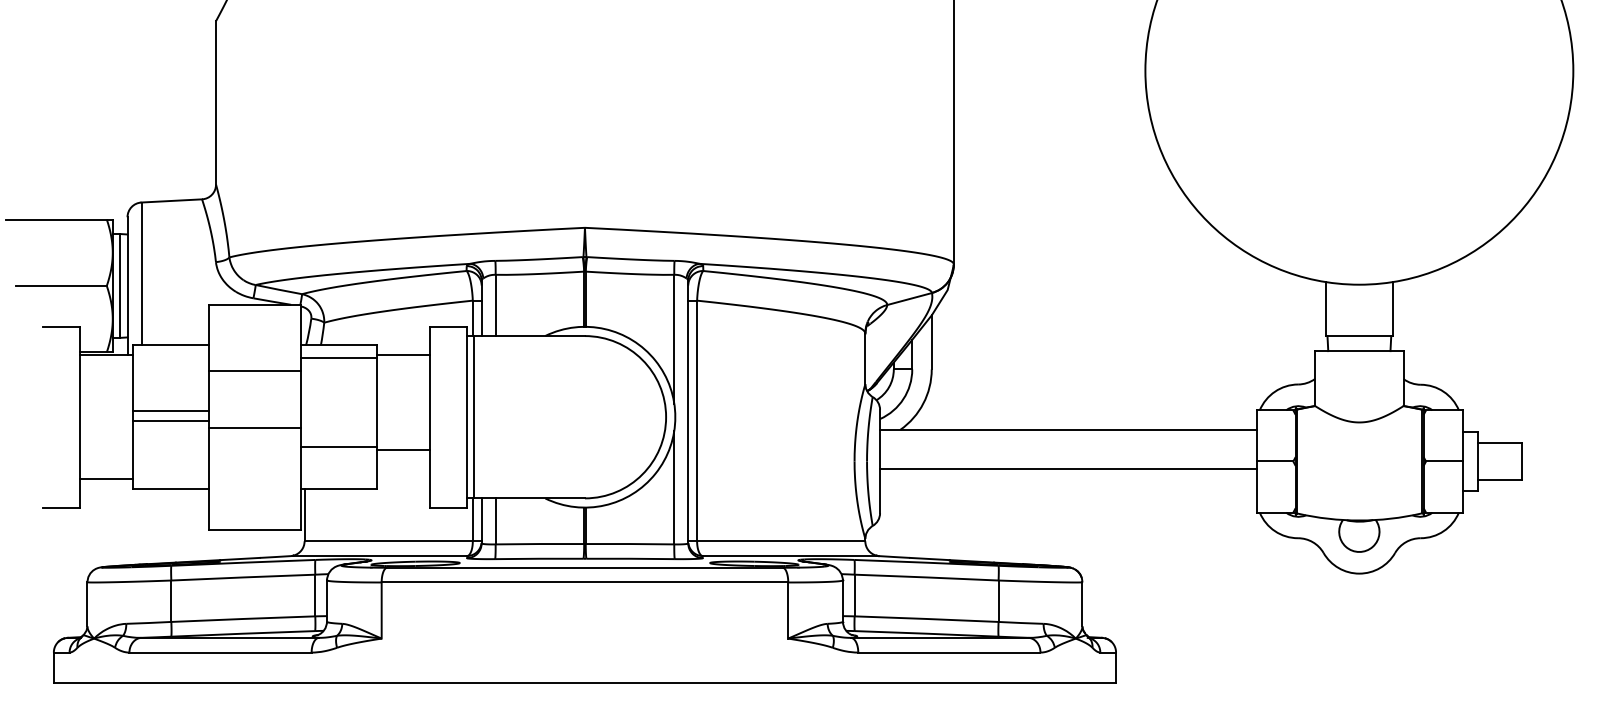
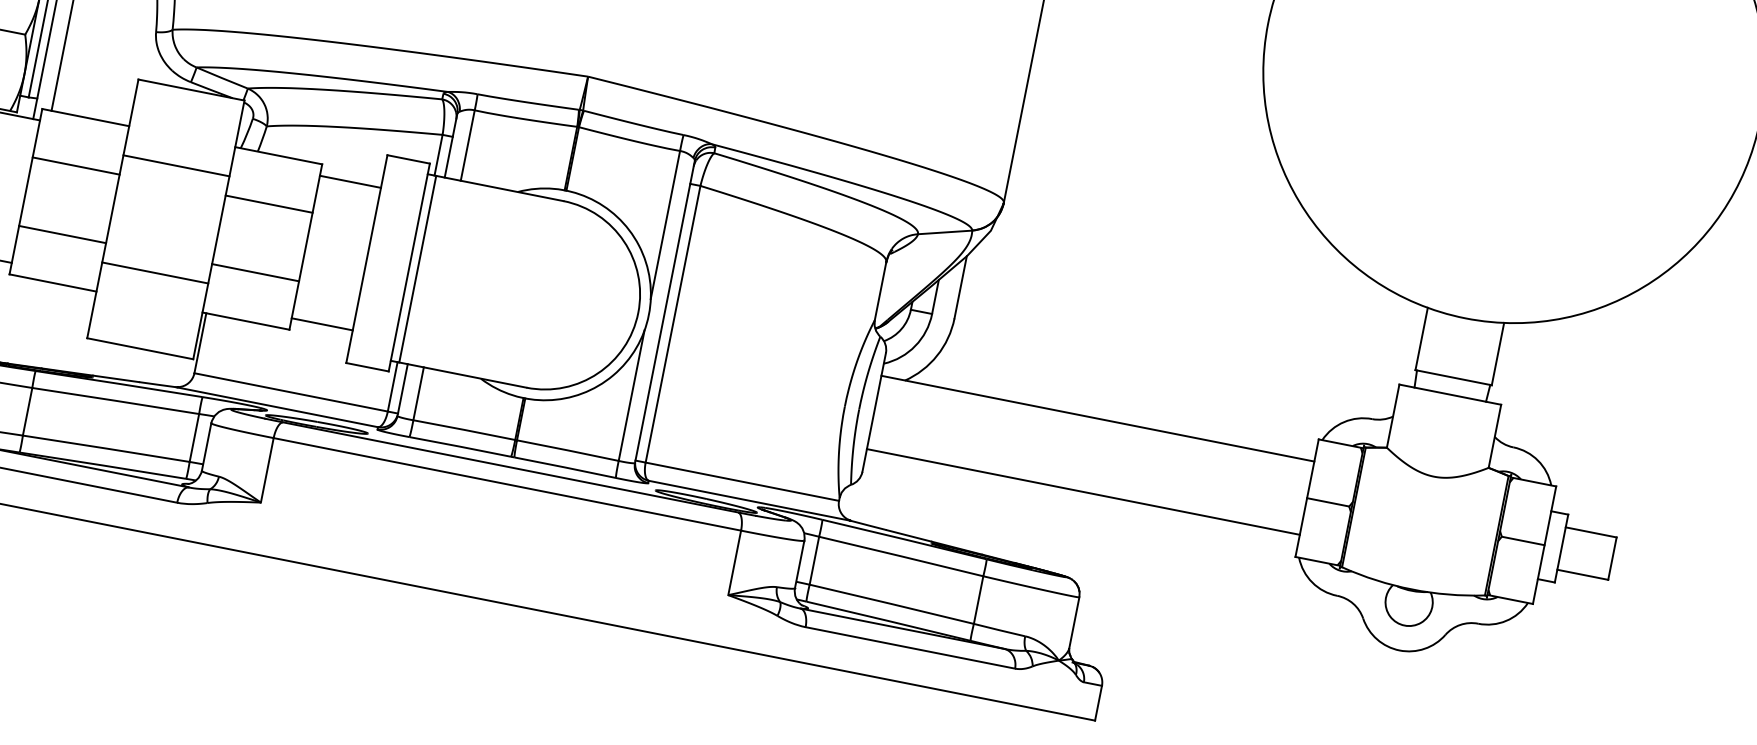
line: (338, 358) -> (268, 204), moved
line: (171, 411) -> (76, 166), moved
line: (171, 421) -> (62, 235), moved
line: (255, 427) -> (155, 272), moved
line: (403, 450) -> (322, 324), moved
line: (1068, 469) -> (1083, 492), moved

